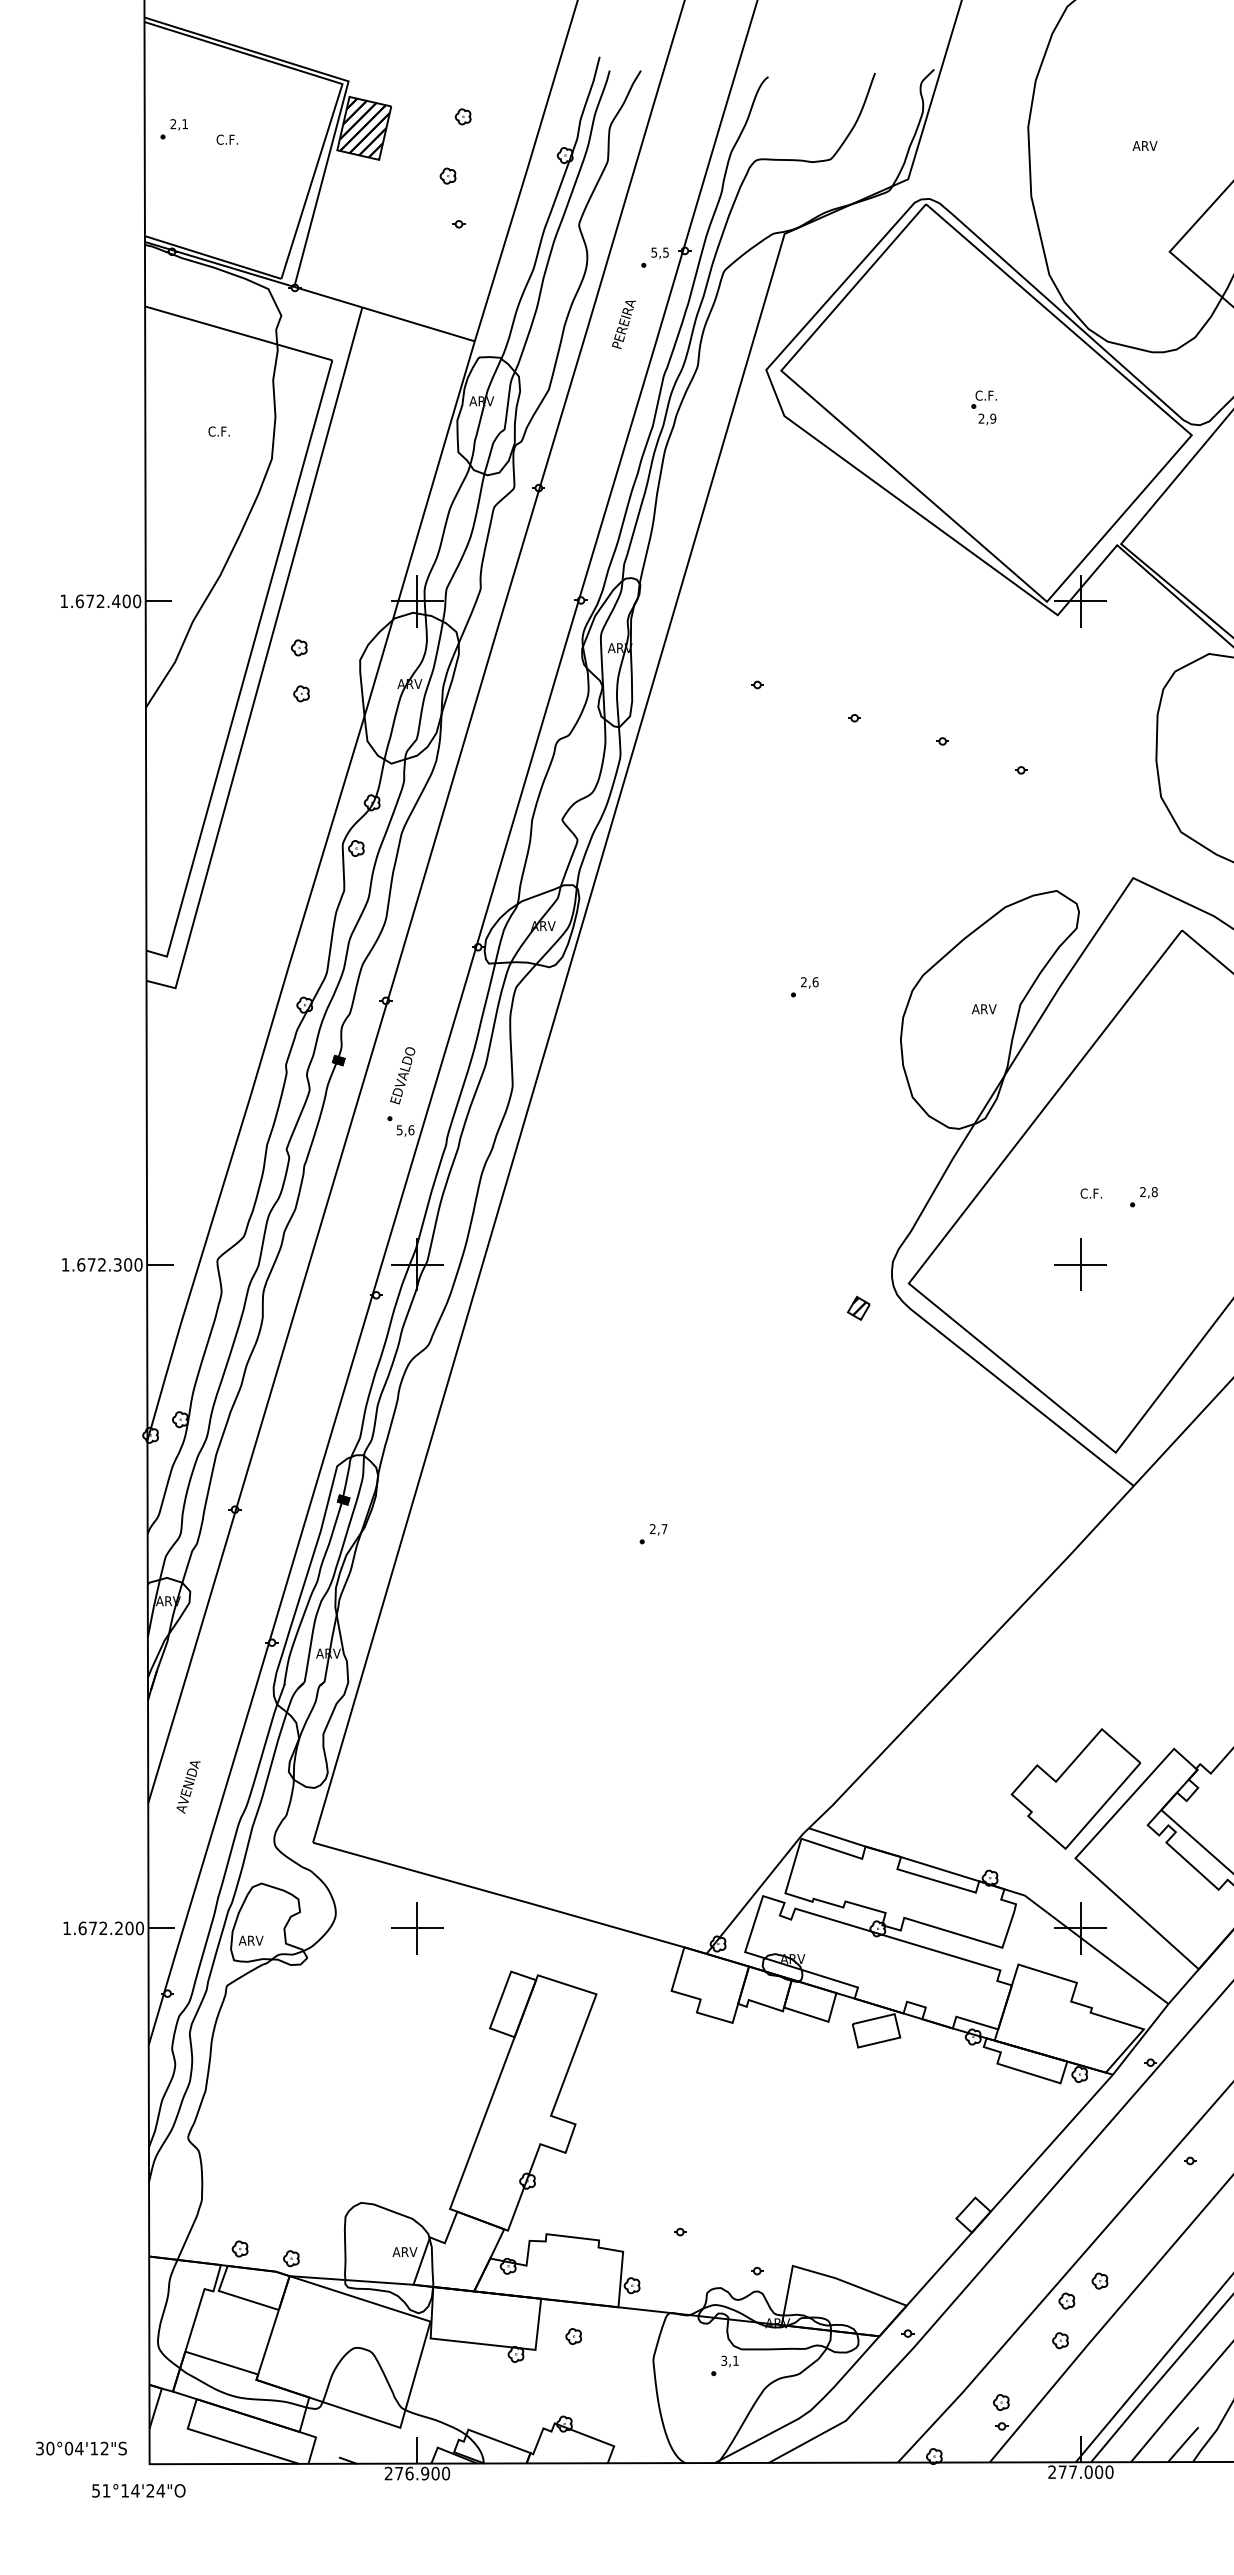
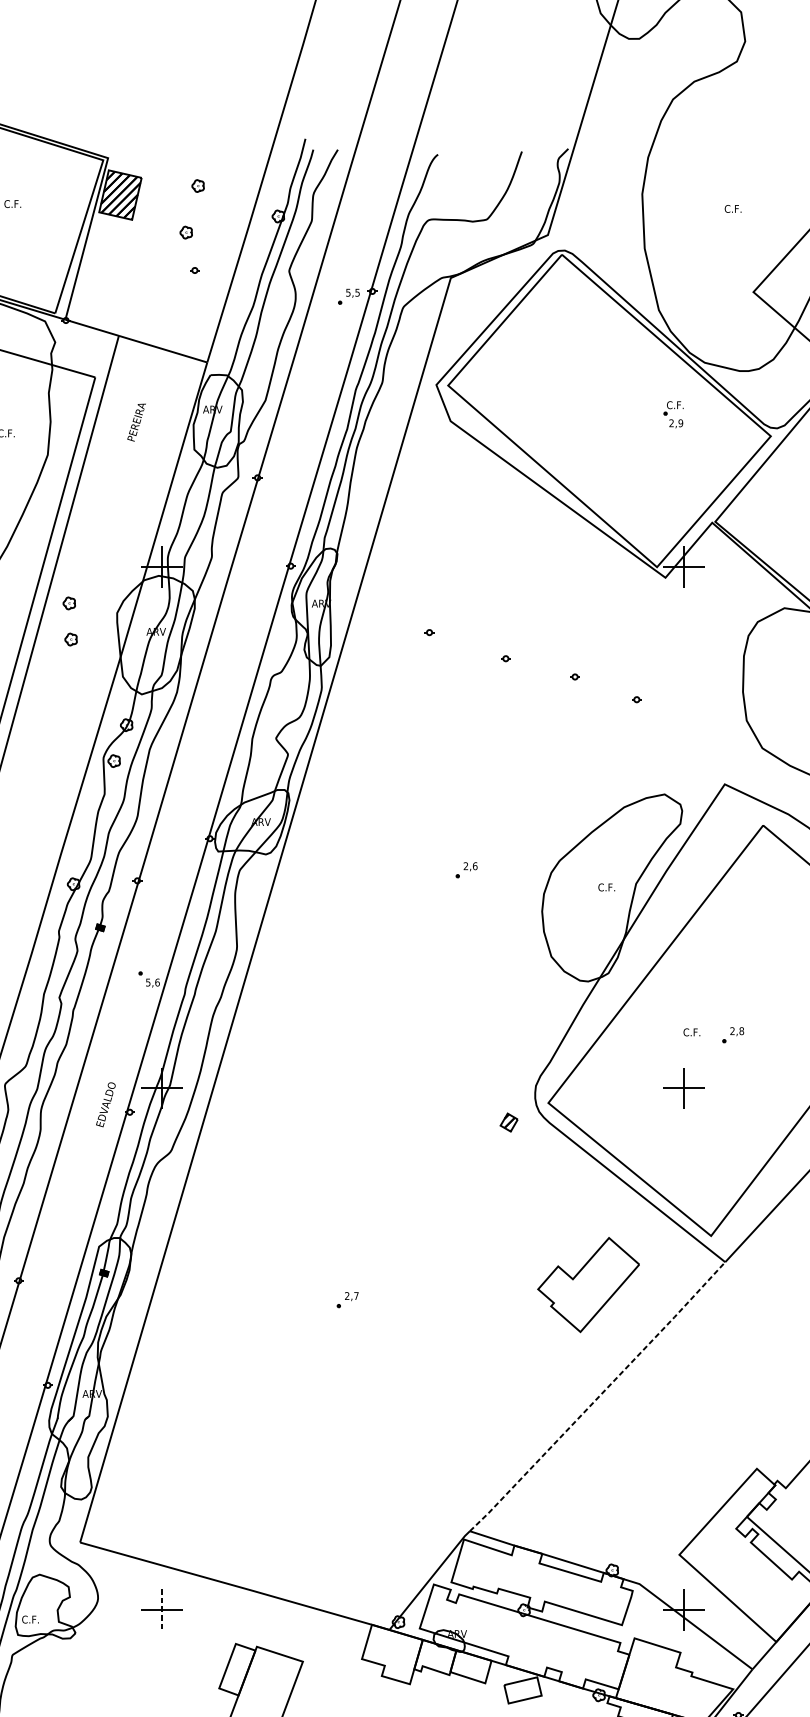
text: (1144, 145) -> (733, 208), ARV -> C.F.
text: (623, 324) -> (136, 422), moved
part: (982, 413) -> (672, 419), moved
text: (984, 1009) -> (607, 887), ARV -> C.F.
text: (402, 1075) -> (105, 1104), moved
line: (972, 1658) -> (598, 1397), solid -> dashed
part: (1075, 1788) -> (588, 1284), moved
line: (417, 1928) -> (162, 1609), solid -> dashed
text: (250, 1940) -> (31, 1619), ARV -> C.F.

